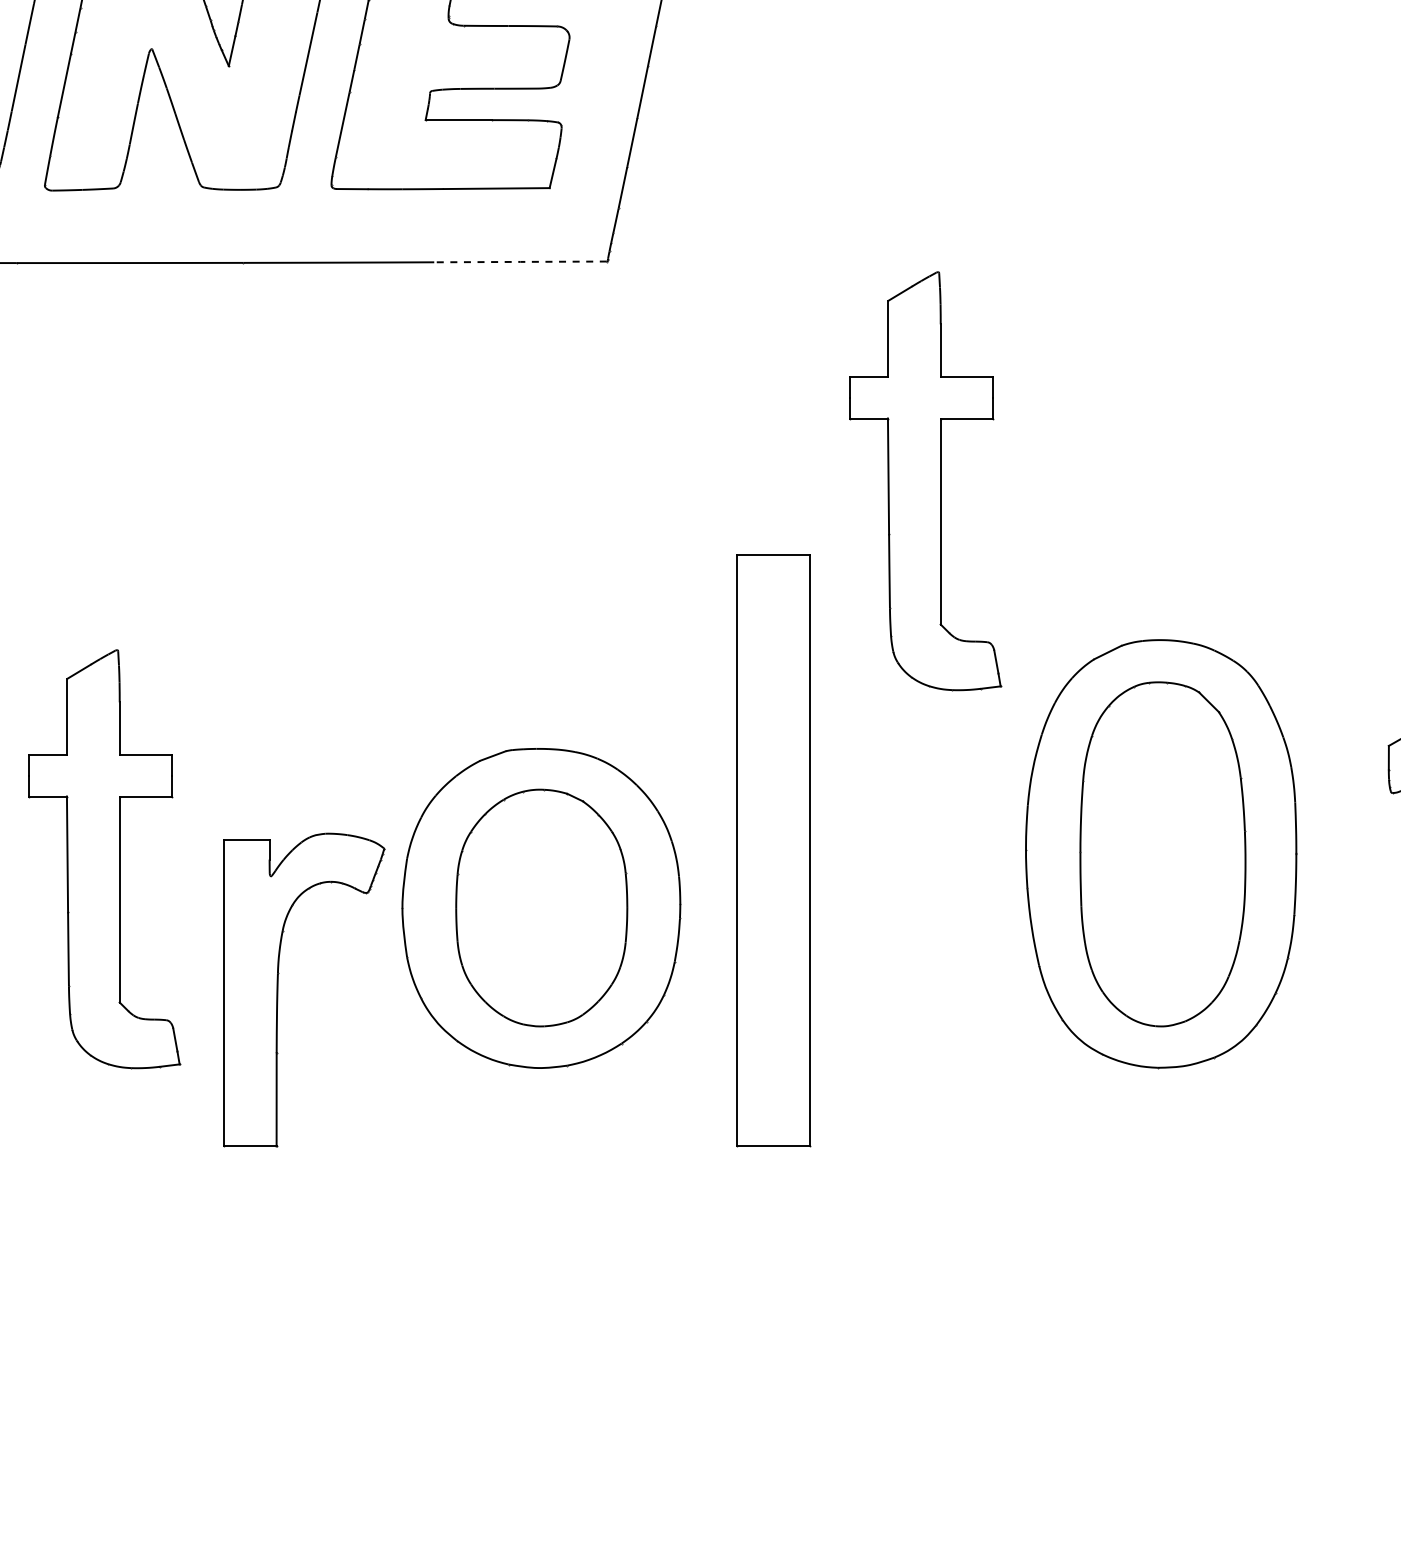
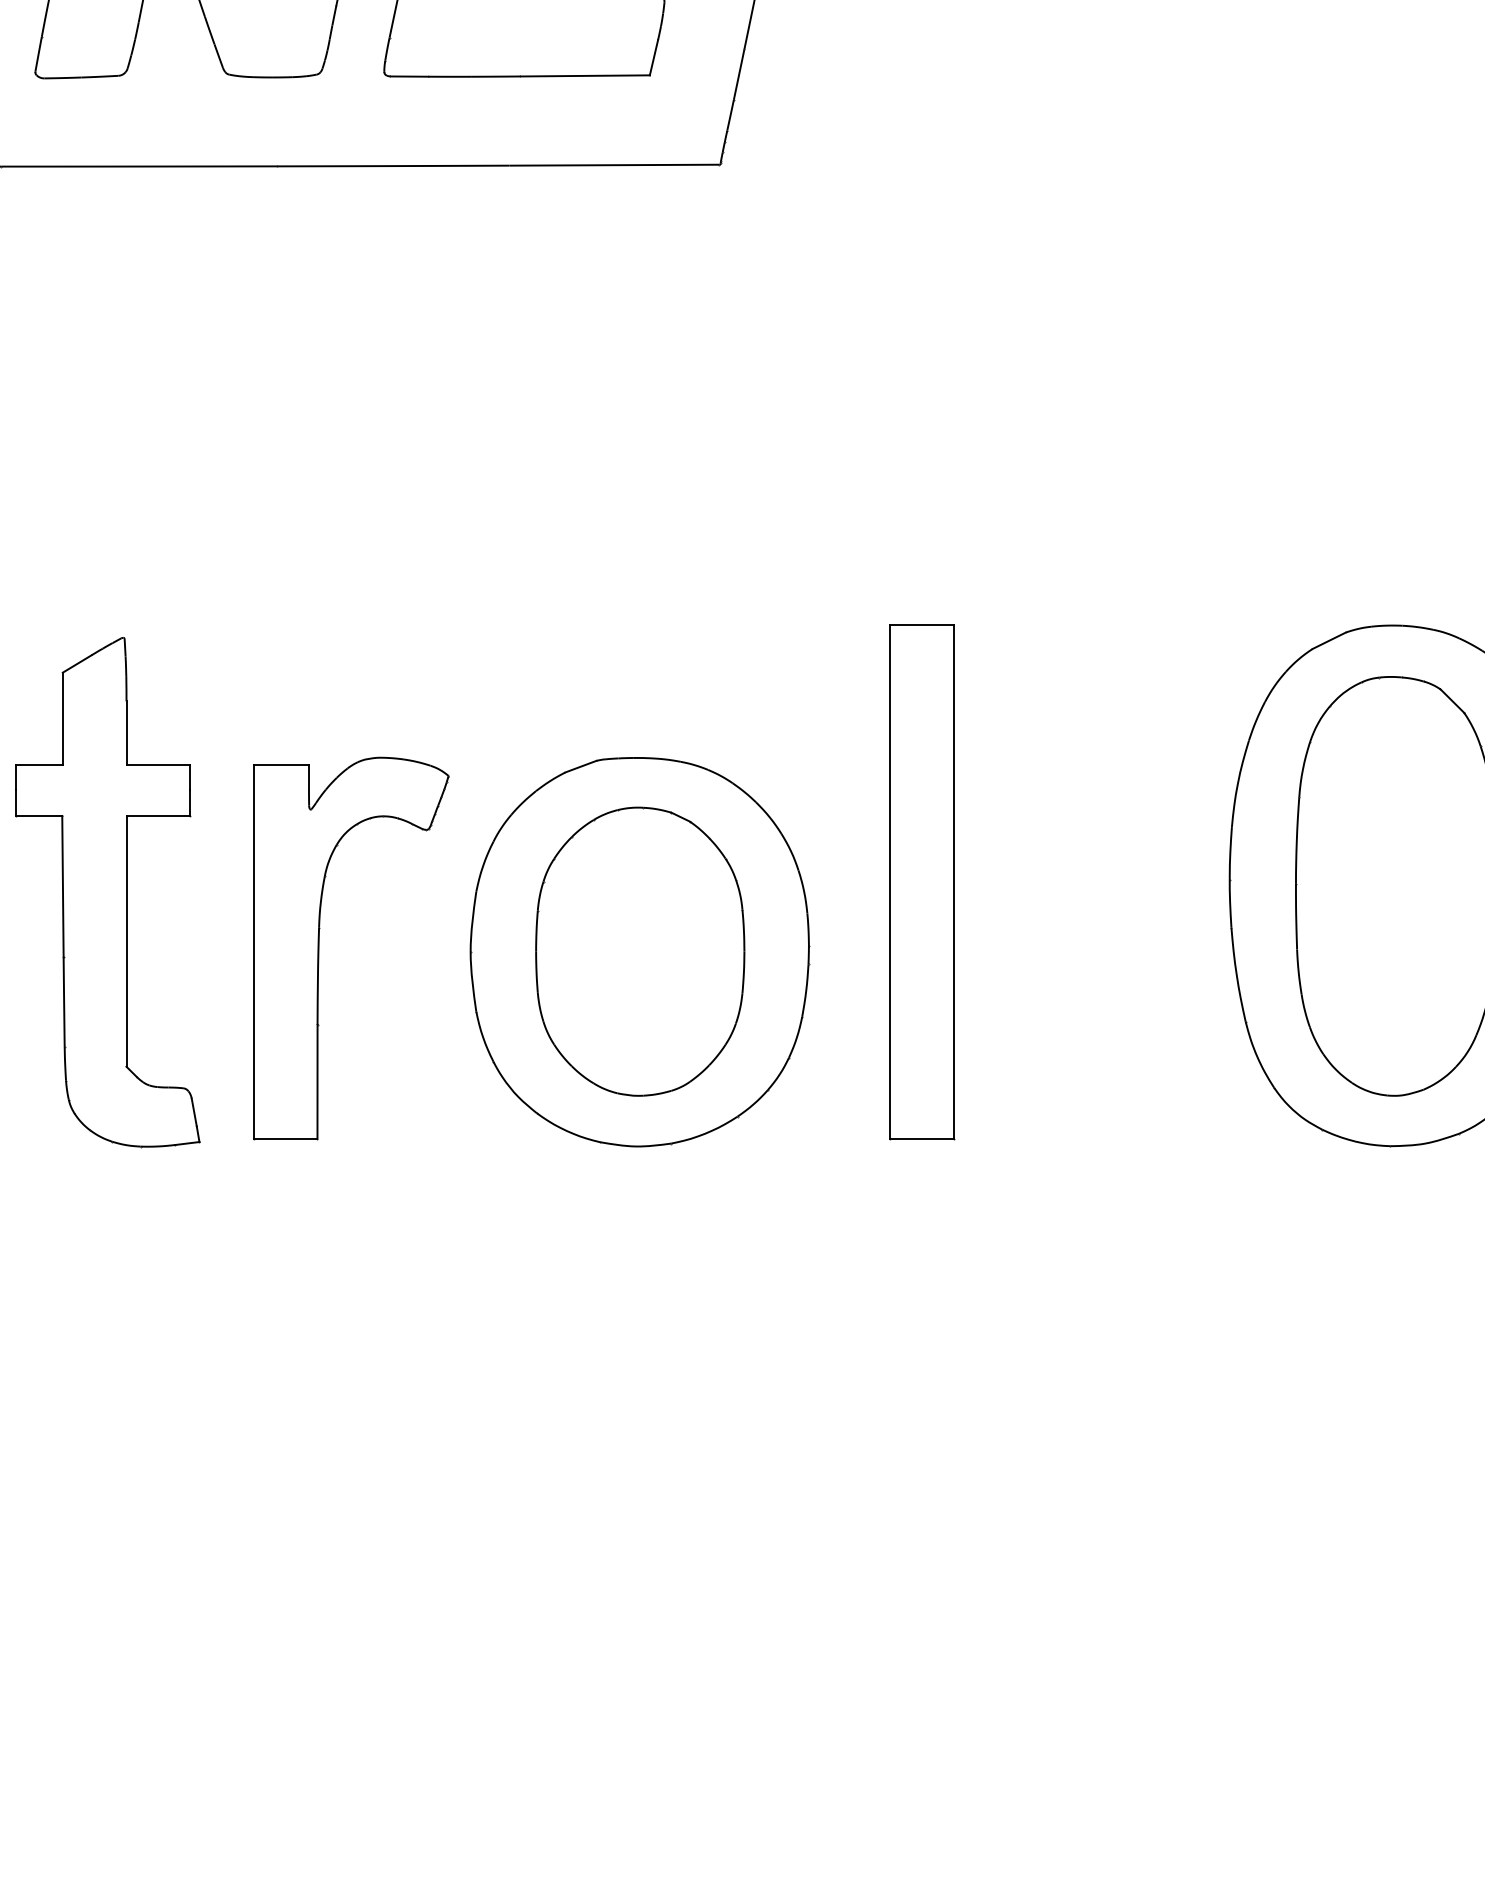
line: (519, 261) -> (613, 164), dashed -> solid
part: (925, 481) -> (1107, 432), removed
part: (773, 850) -> (922, 881), size x0.71
part: (278, 989) -> (319, 947), moved

